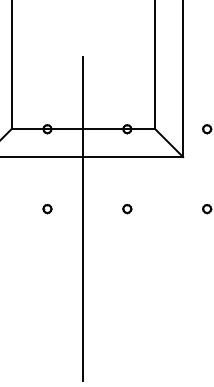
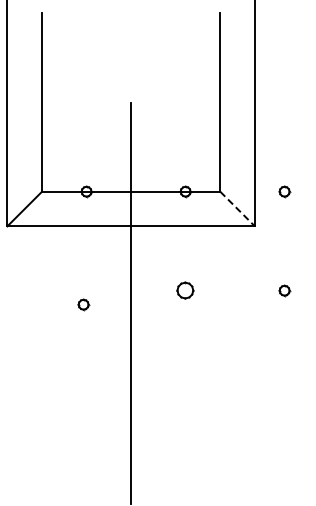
line: (169, 143) -> (237, 209), solid -> dashed
part: (47, 208) -> (83, 304), moved
part: (127, 208) -> (185, 290), size x1.6

